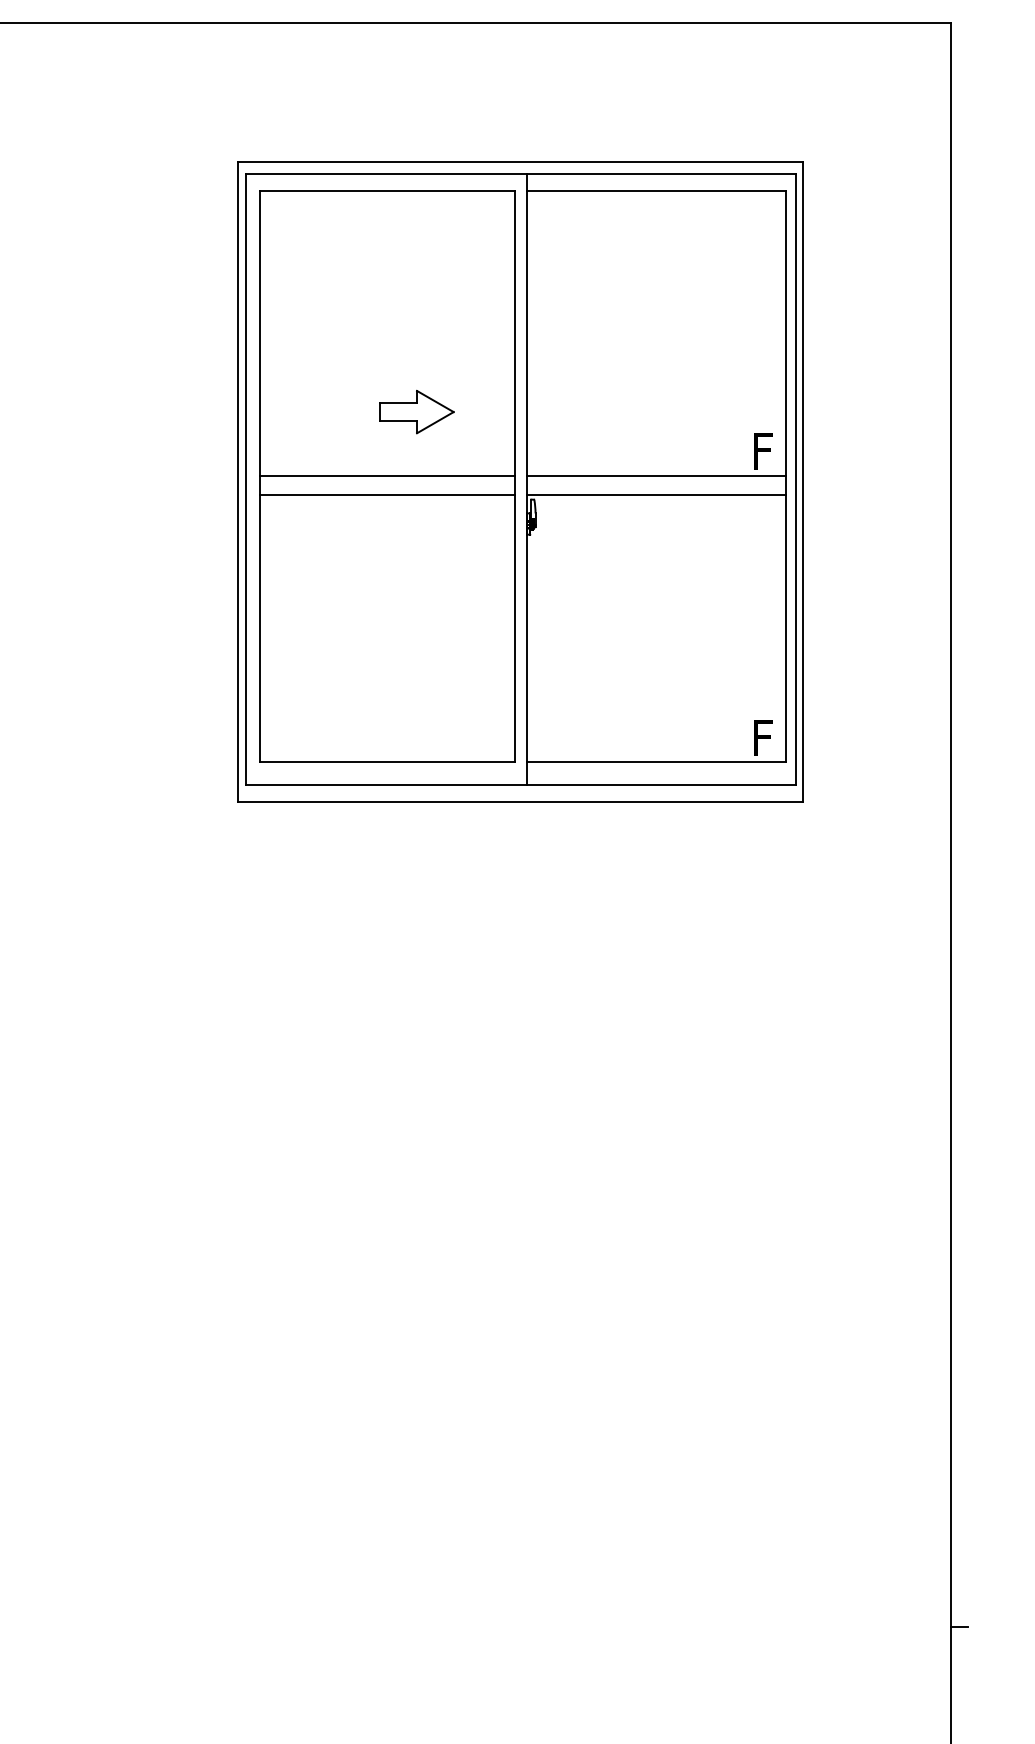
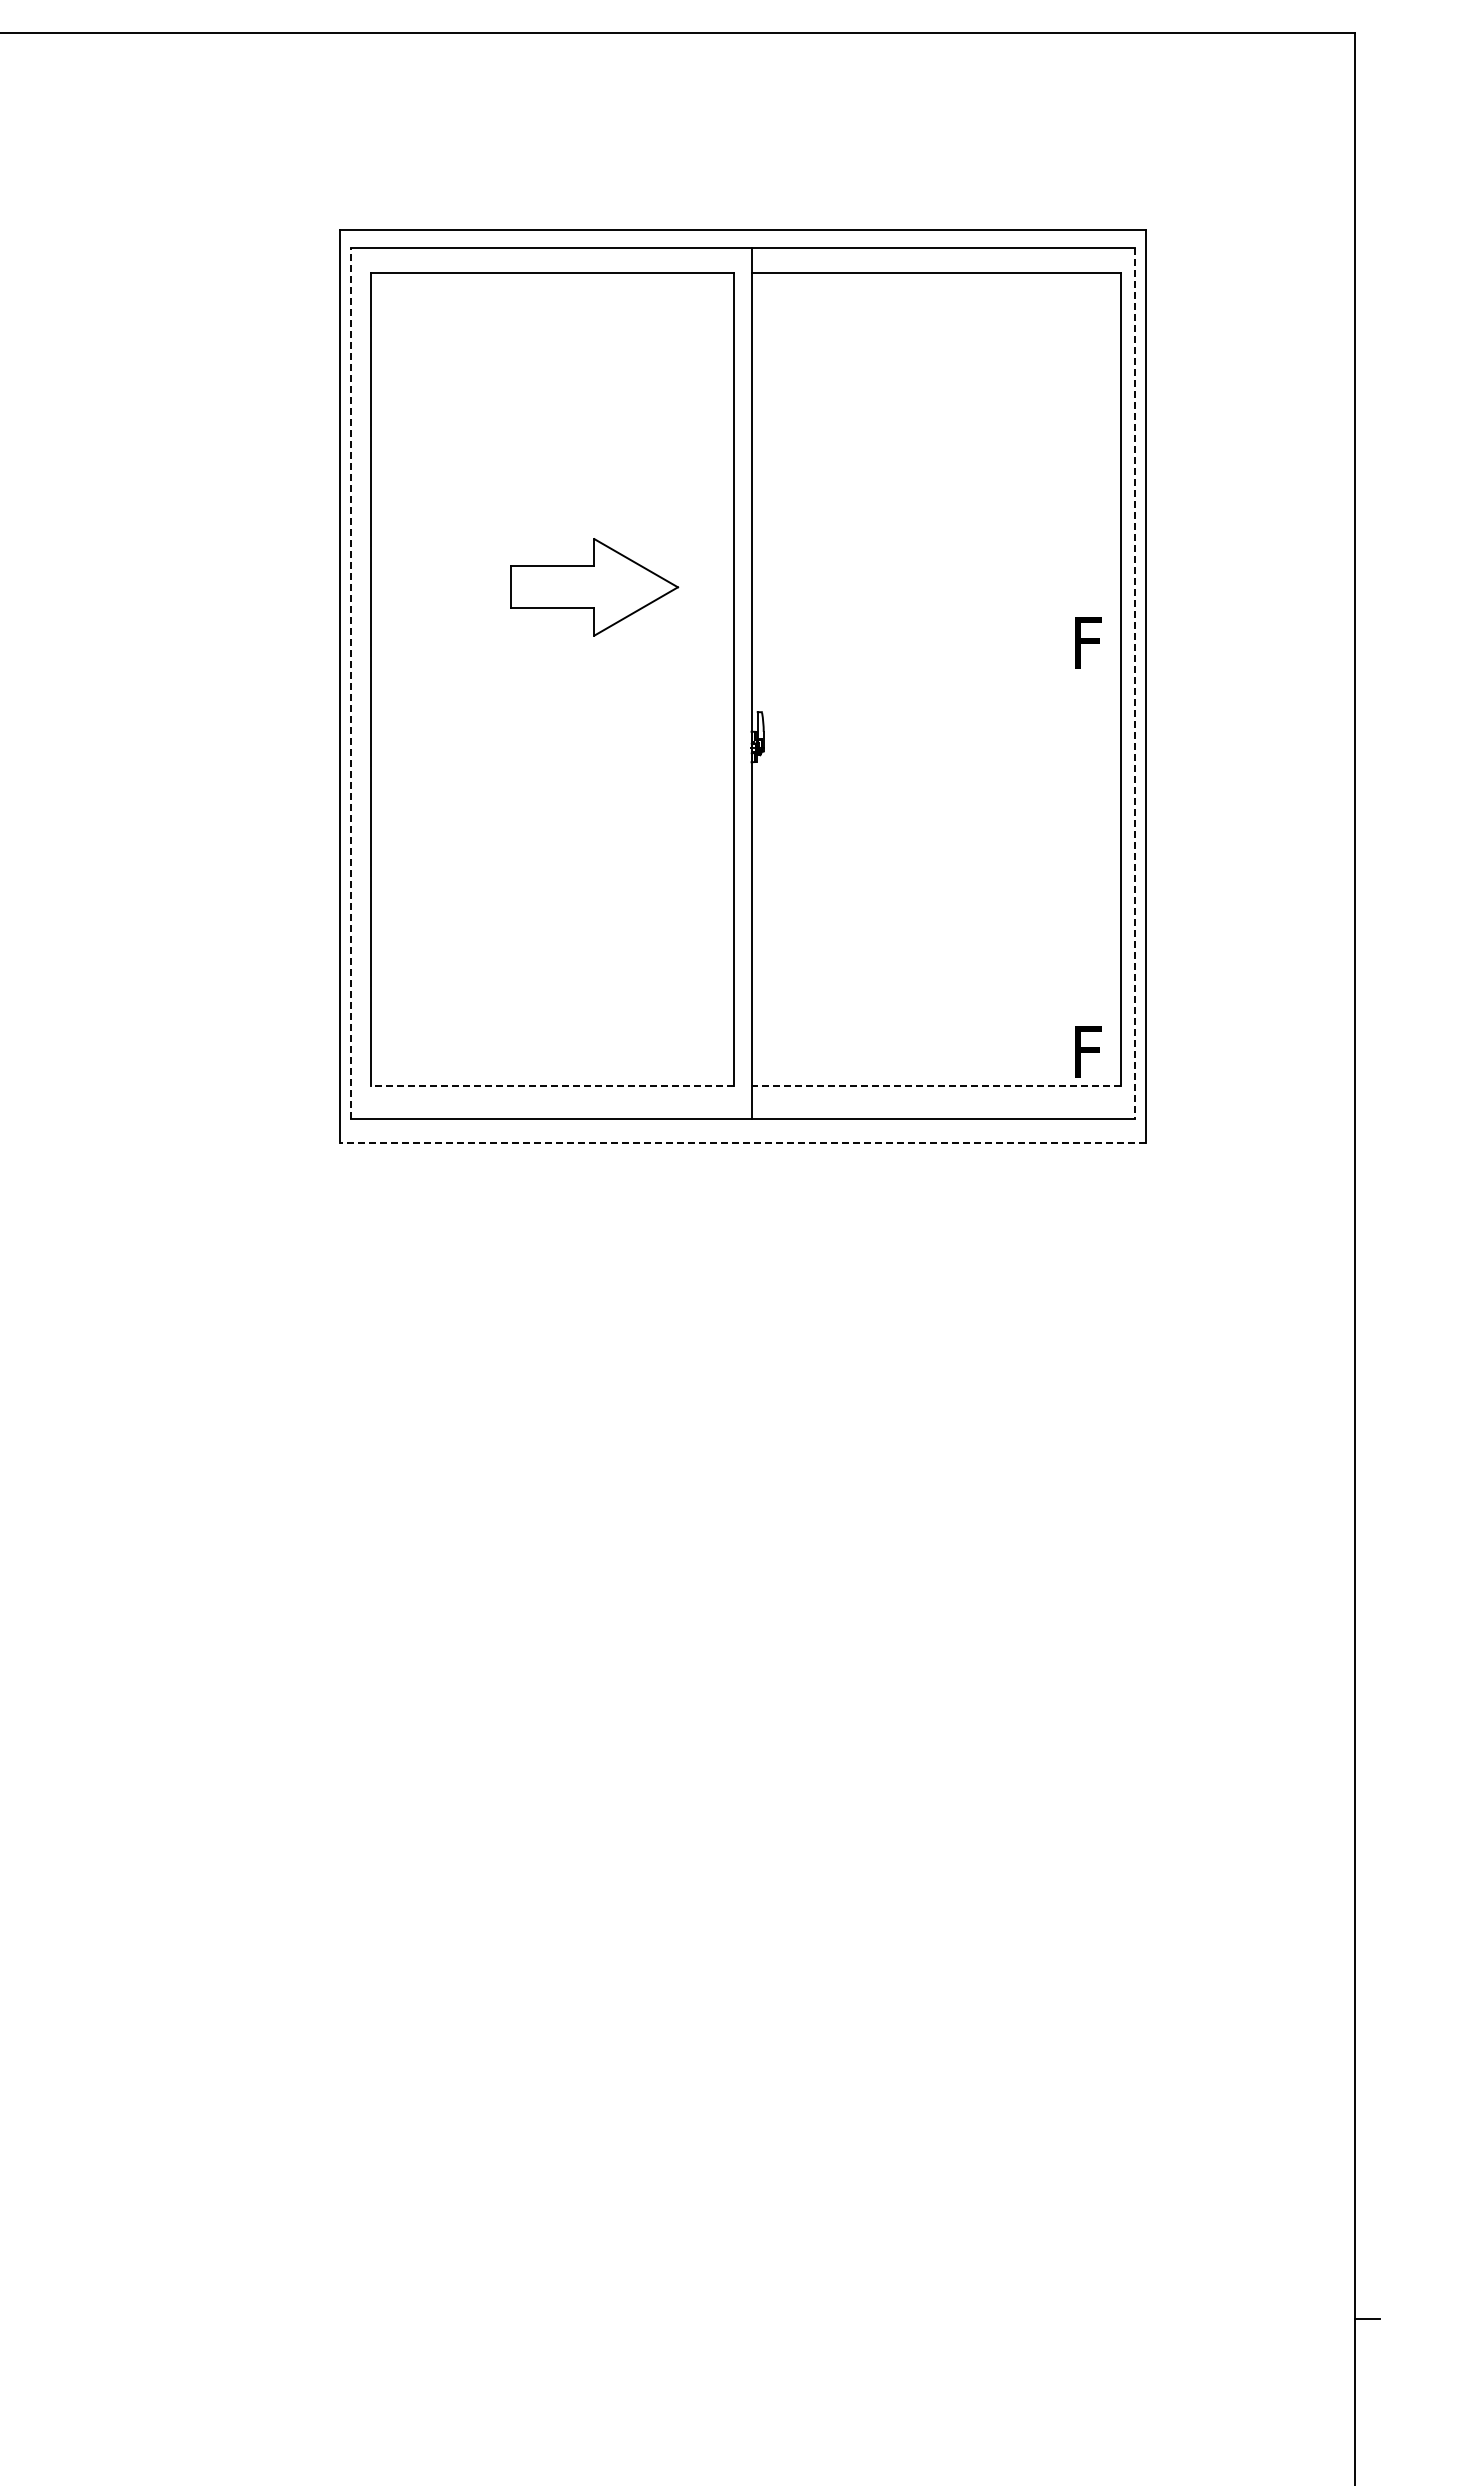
part: (417, 412) -> (595, 587), size x1.6
line: (387, 476) -> (552, 678), removed
line: (656, 476) -> (936, 678), removed
line: (245, 478) -> (350, 682), solid -> dashed
line: (795, 479) -> (1134, 683), solid -> dashed
line: (387, 494) -> (552, 704), removed
line: (656, 494) -> (936, 704), removed
line: (387, 762) -> (552, 1086), solid -> dashed
line: (656, 762) -> (936, 1086), solid -> dashed
line: (520, 801) -> (742, 1142), solid -> dashed

